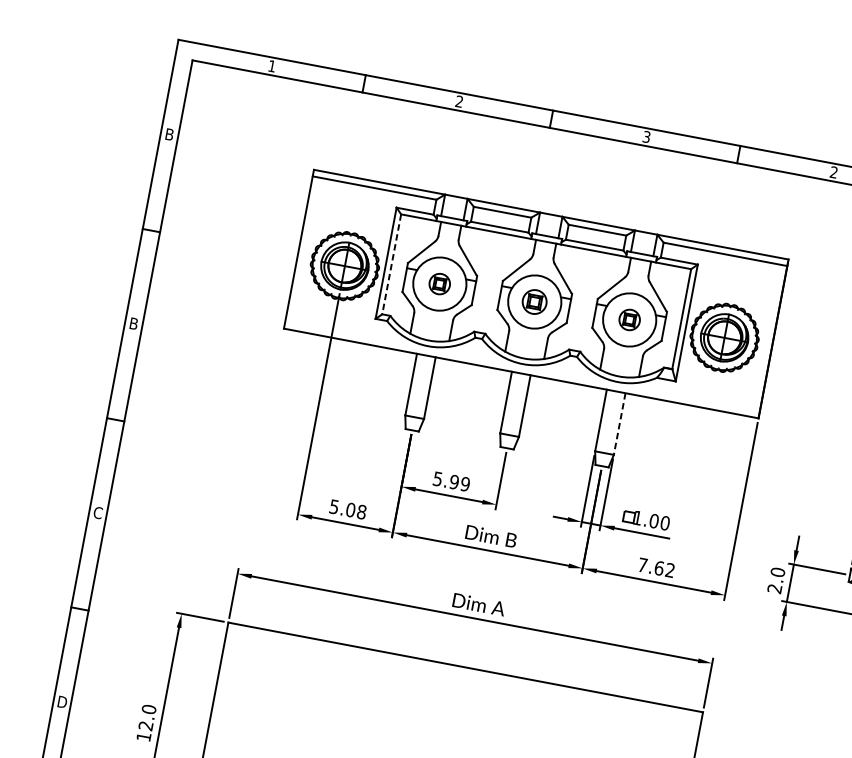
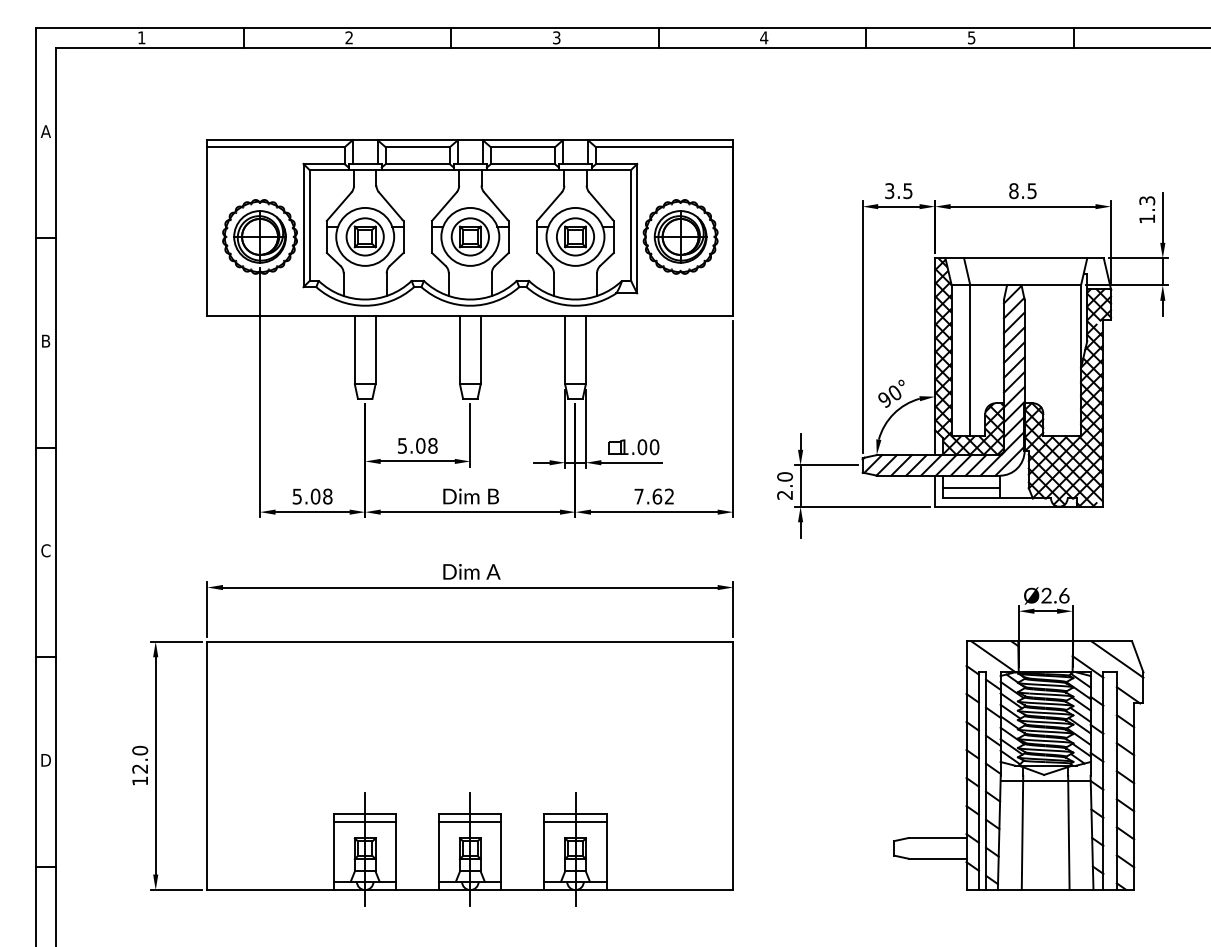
text: (169, 134) -> (45, 131), B -> A
text: (834, 172) -> (764, 37), 2 -> 4
line: (391, 265) -> (309, 226), dashed -> solid
part: (439, 283) -> (364, 236), size x1.67
part: (534, 301) -> (469, 236), size x1.43
part: (629, 319) -> (575, 236), size x1.67
line: (619, 424) -> (585, 350), dashed -> solid
text: (459, 482) -> (426, 445), 5.99 -> 5.08

